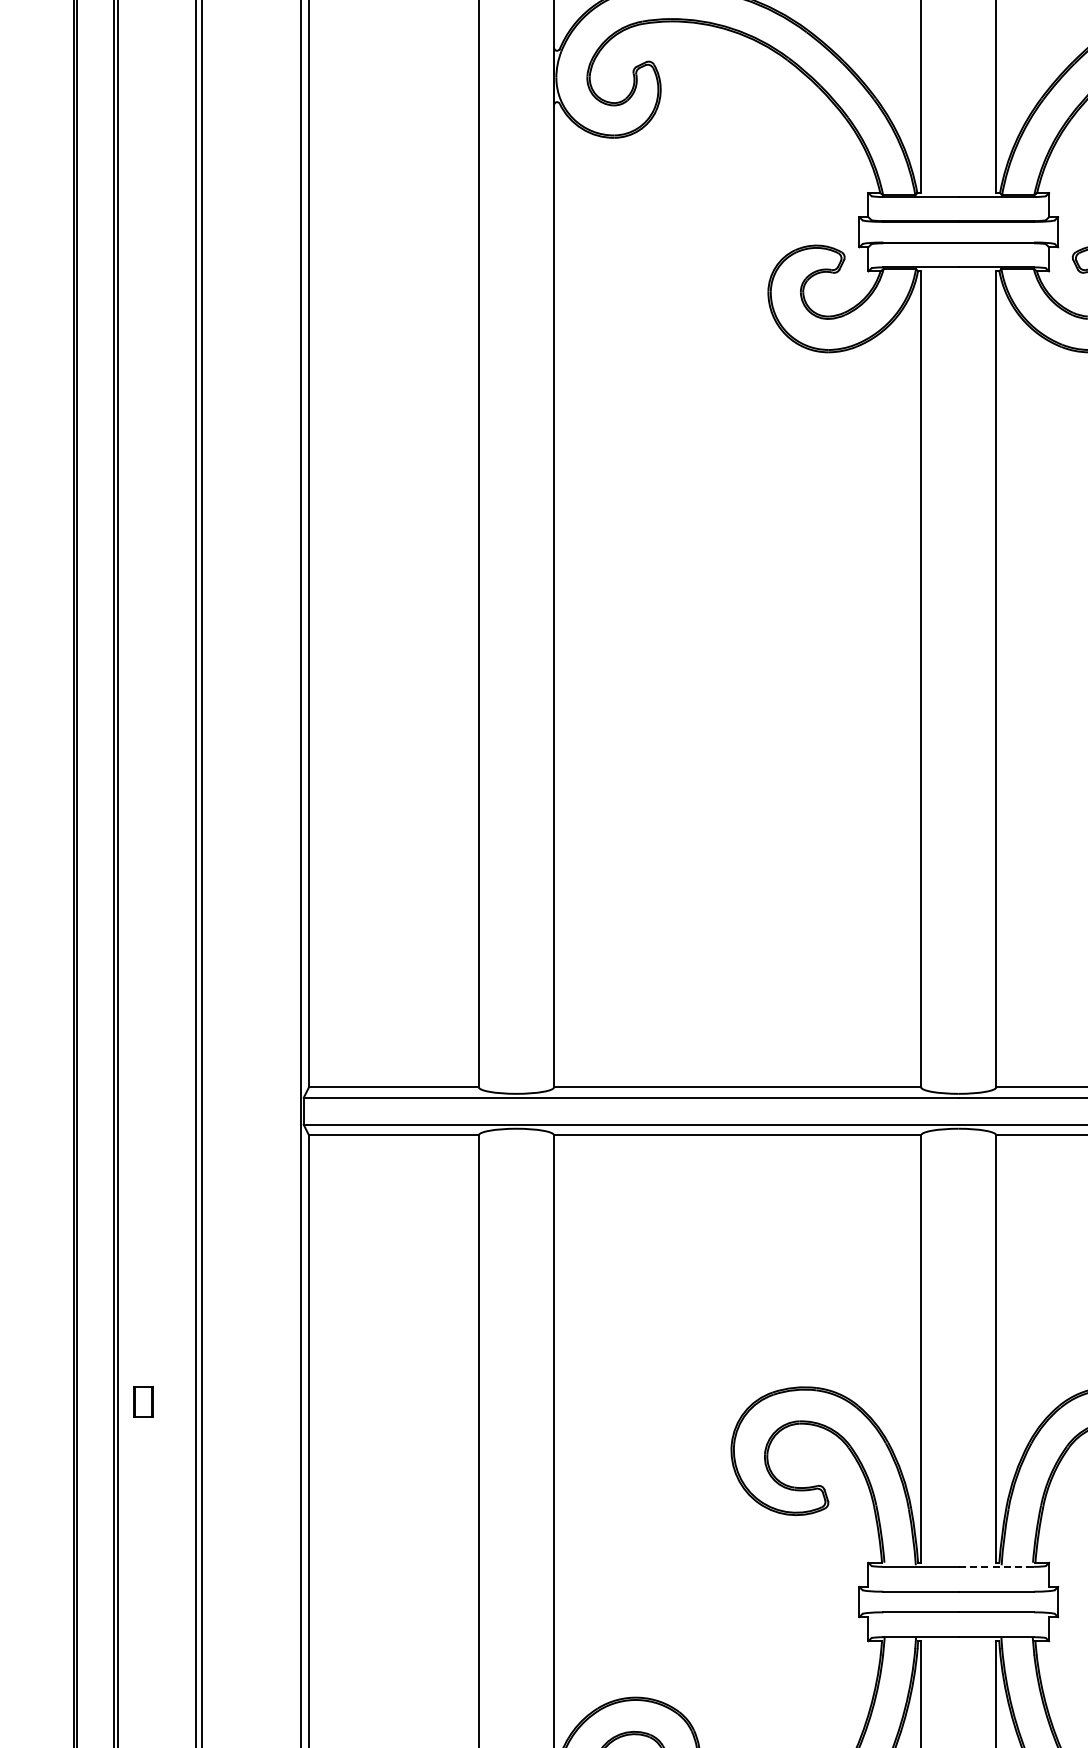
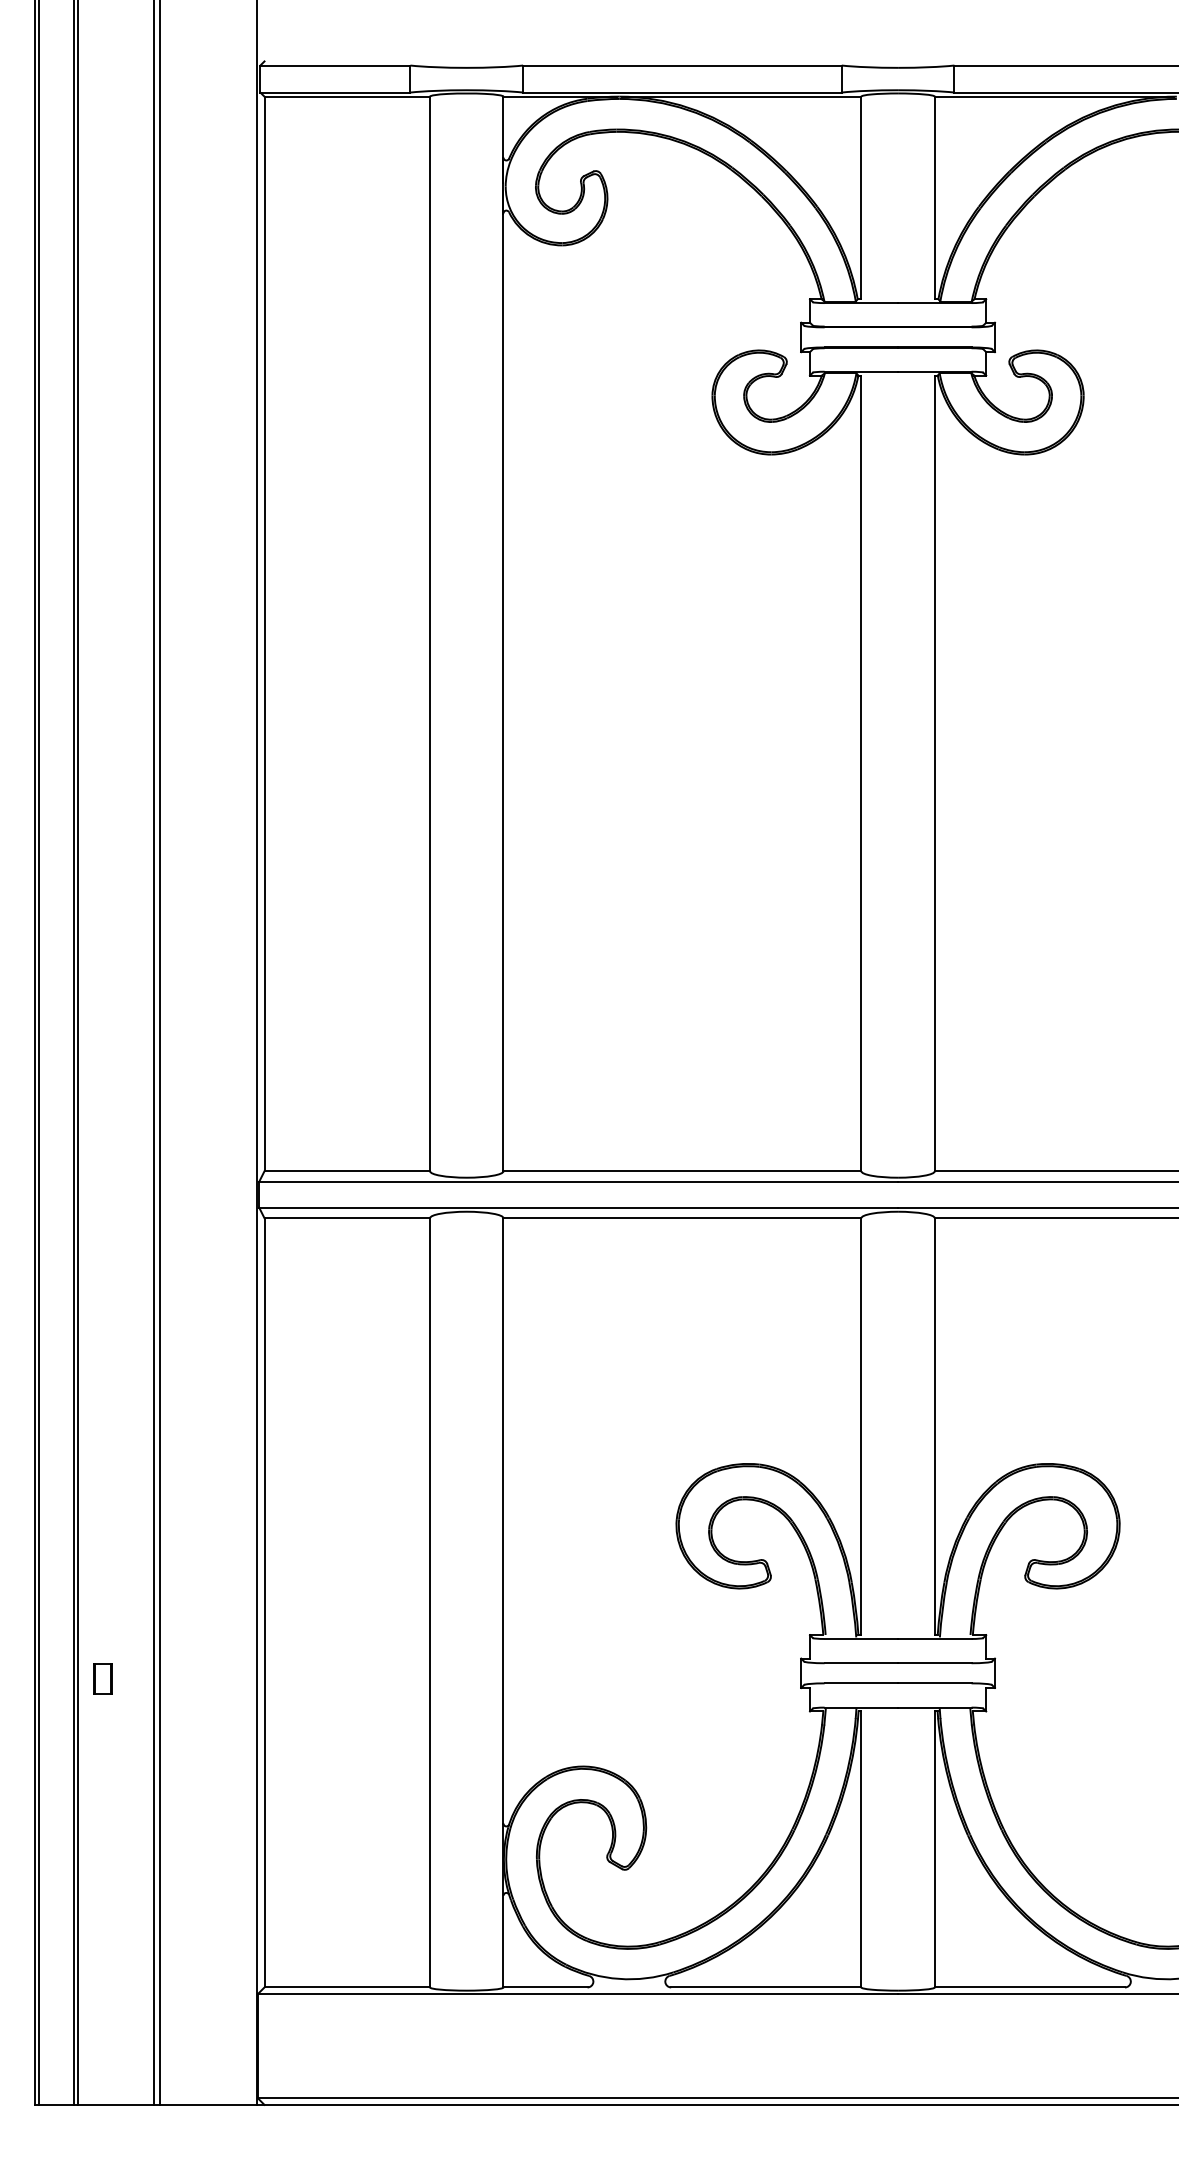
part: (142, 1401) -> (102, 1678), moved
line: (996, 1567) -> (934, 1639), dashed -> solid

